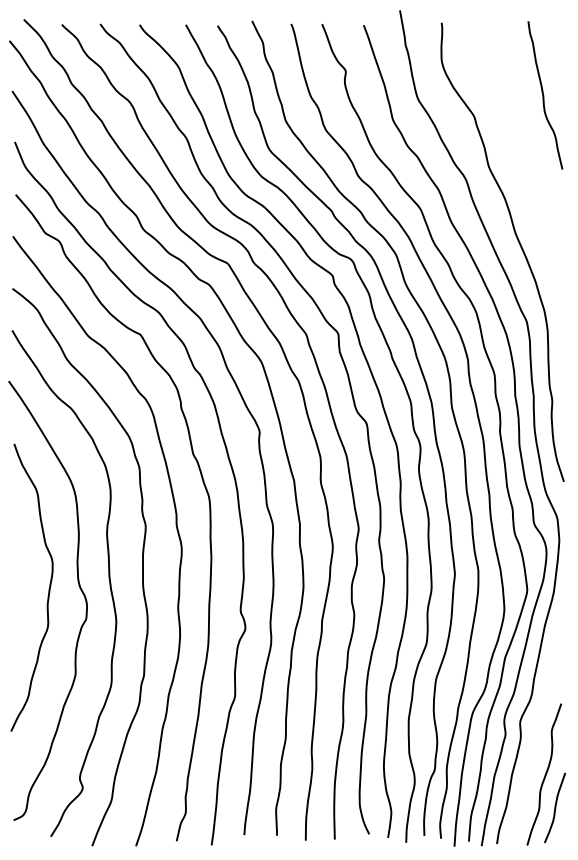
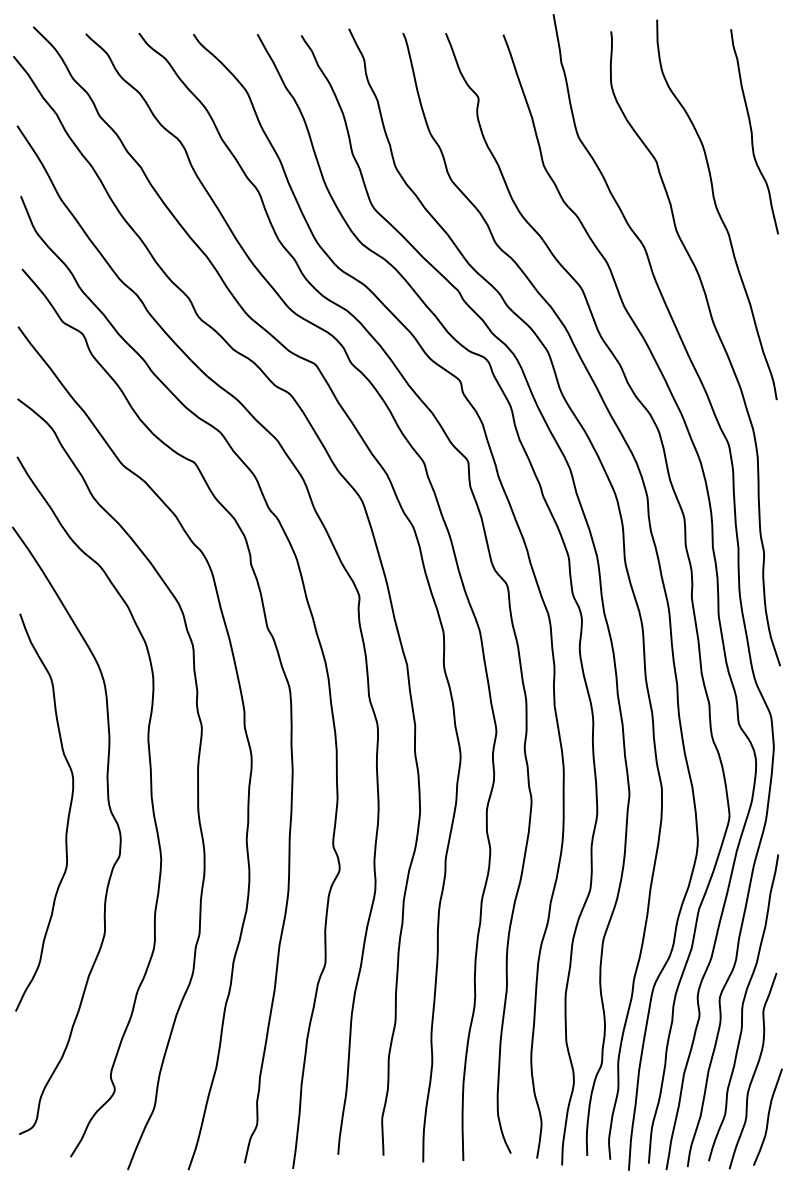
curve: (517, 151) -> (716, 209), added
curve: (537, 728) -> (743, 1007), added

